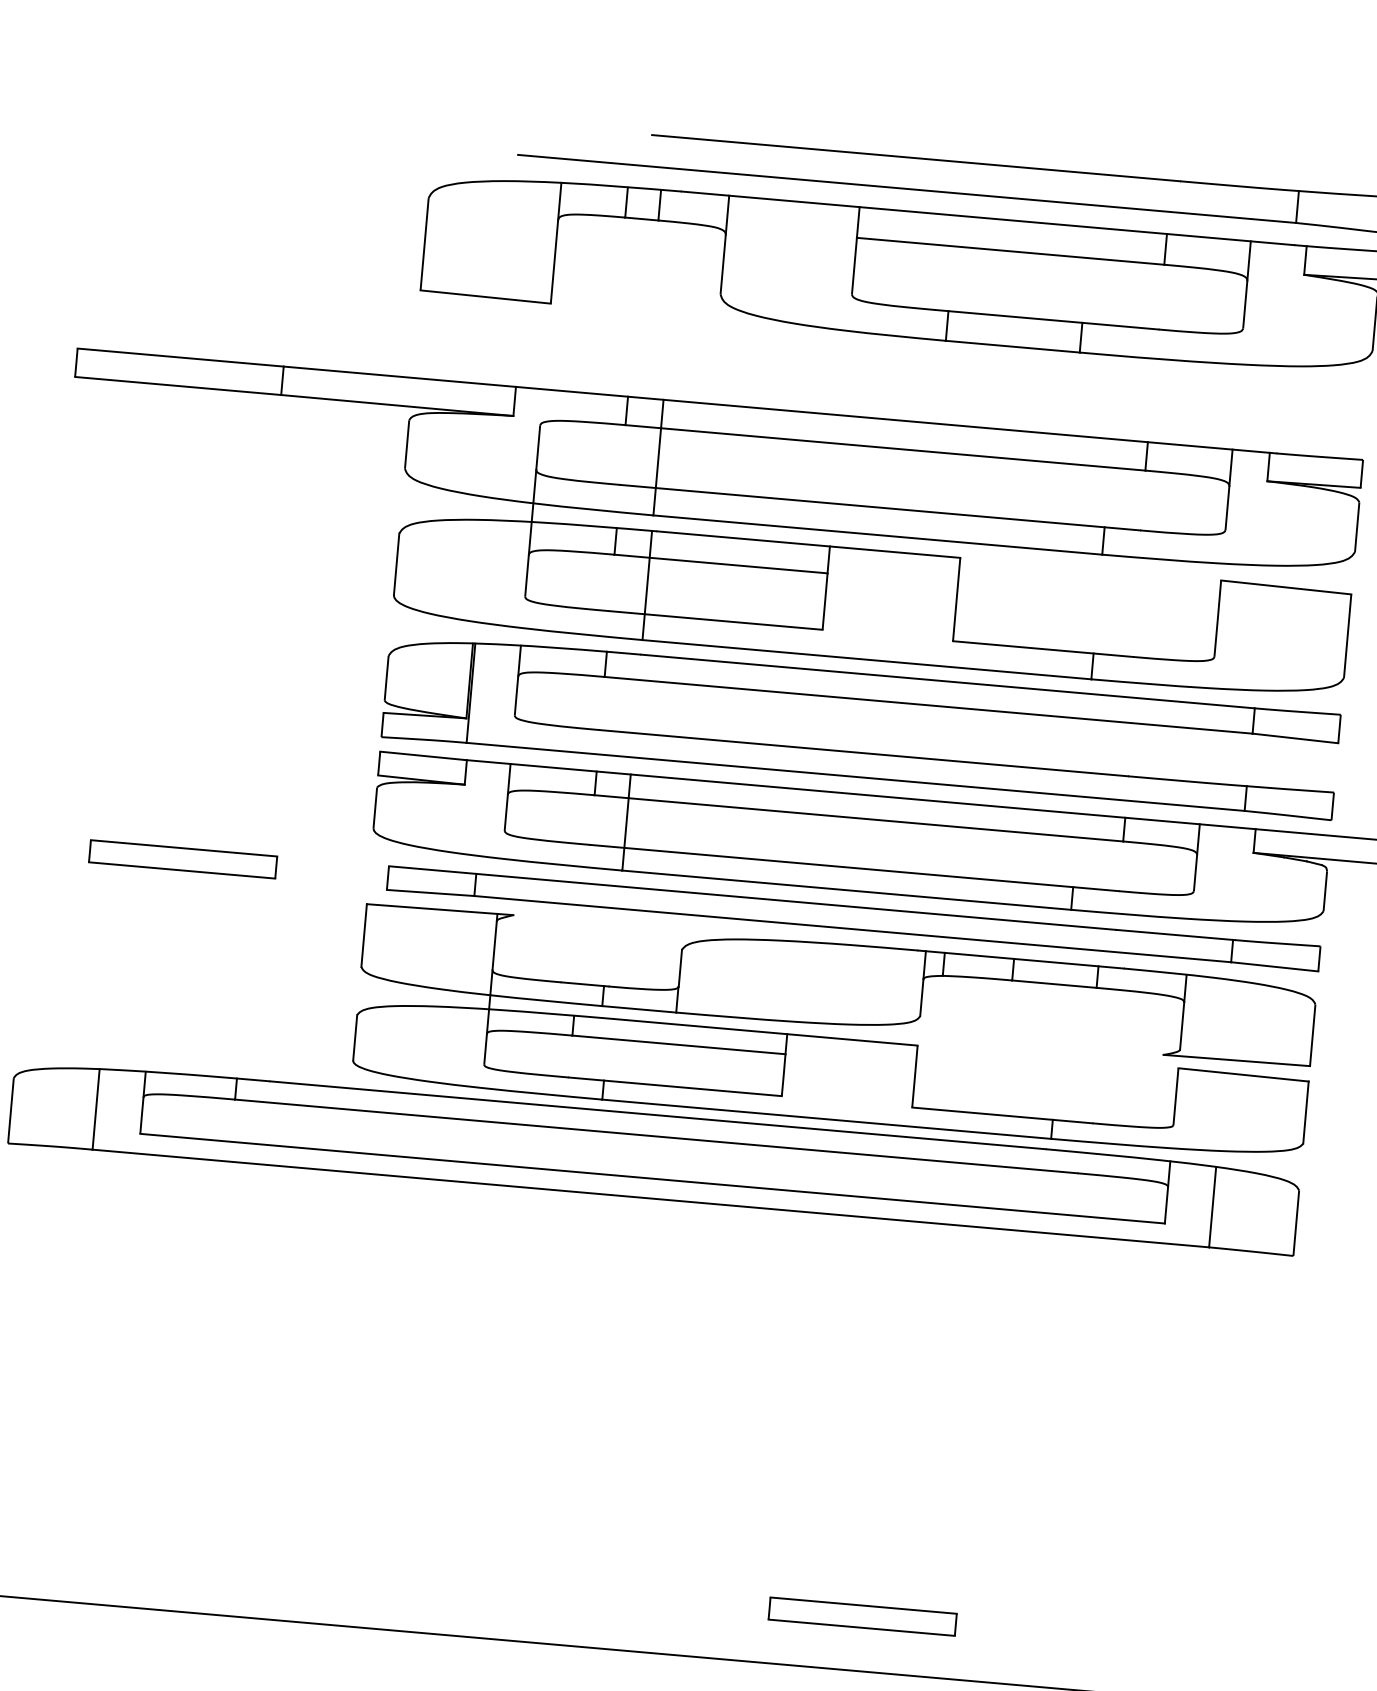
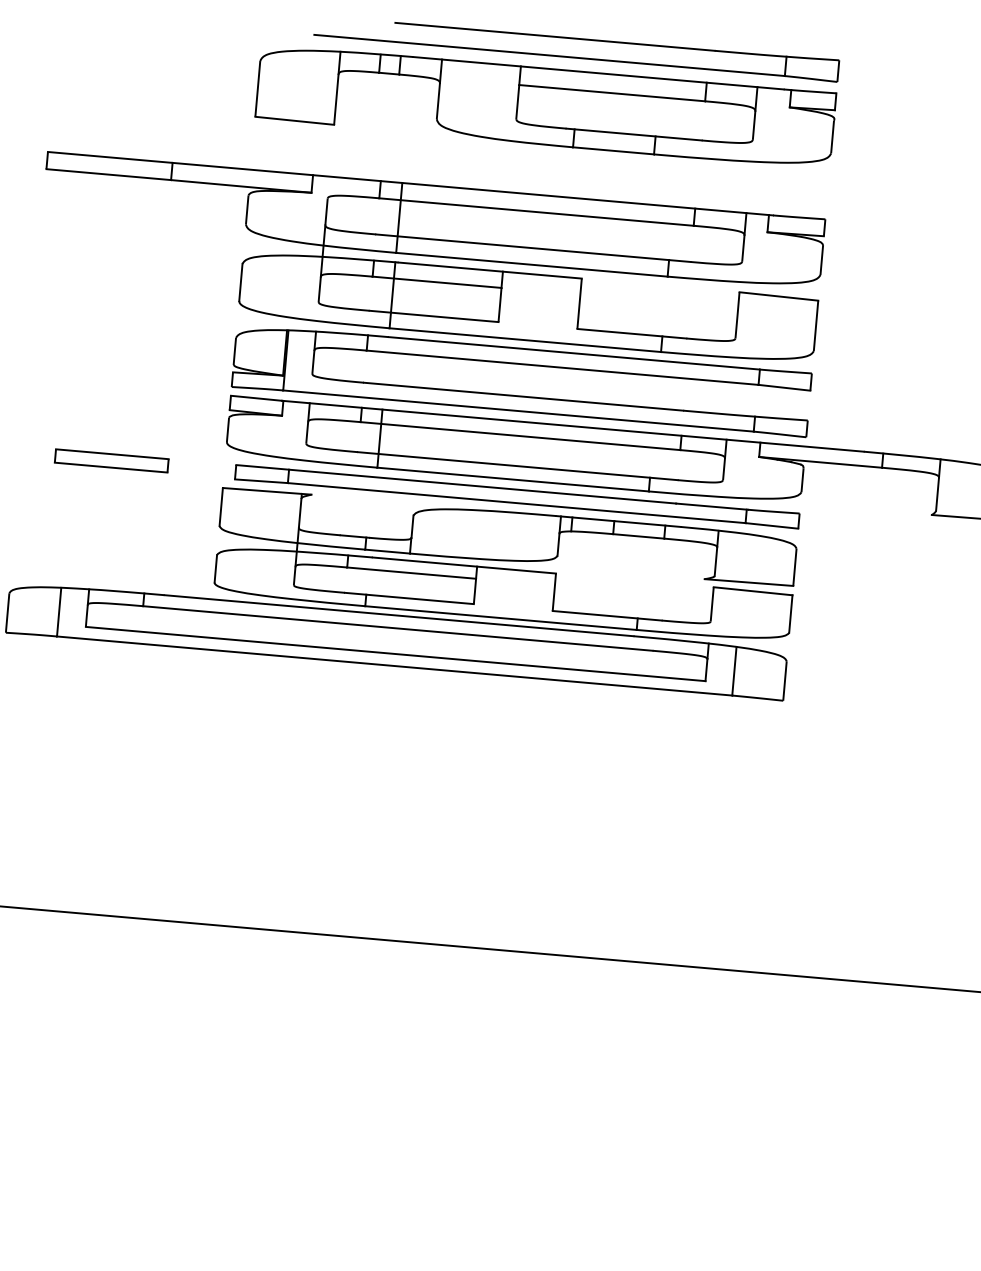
part: (862, 1615) -> (522, 918), removed

